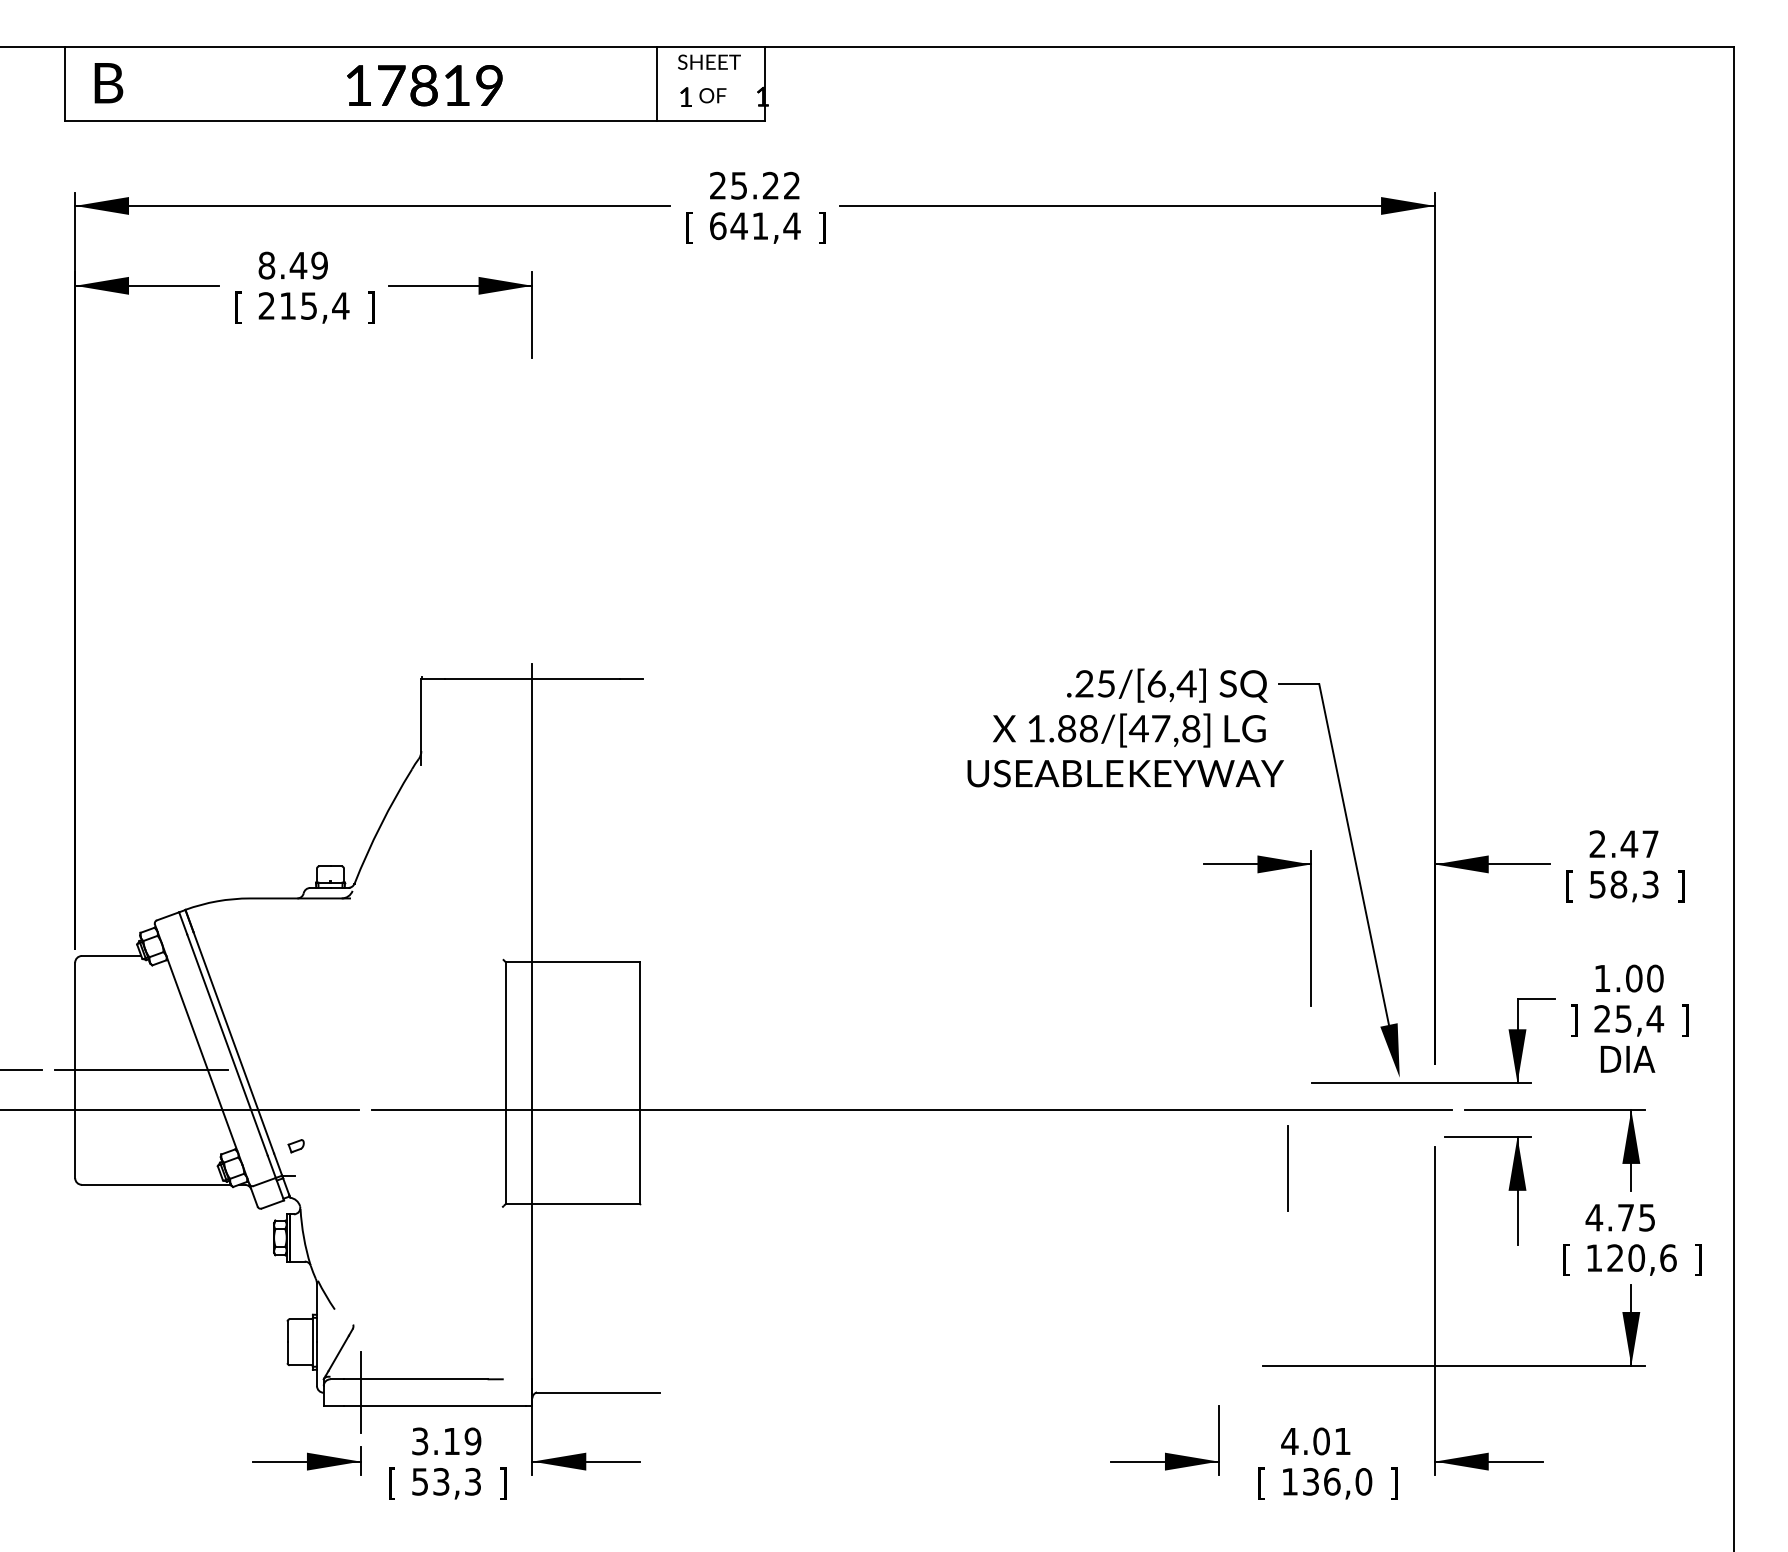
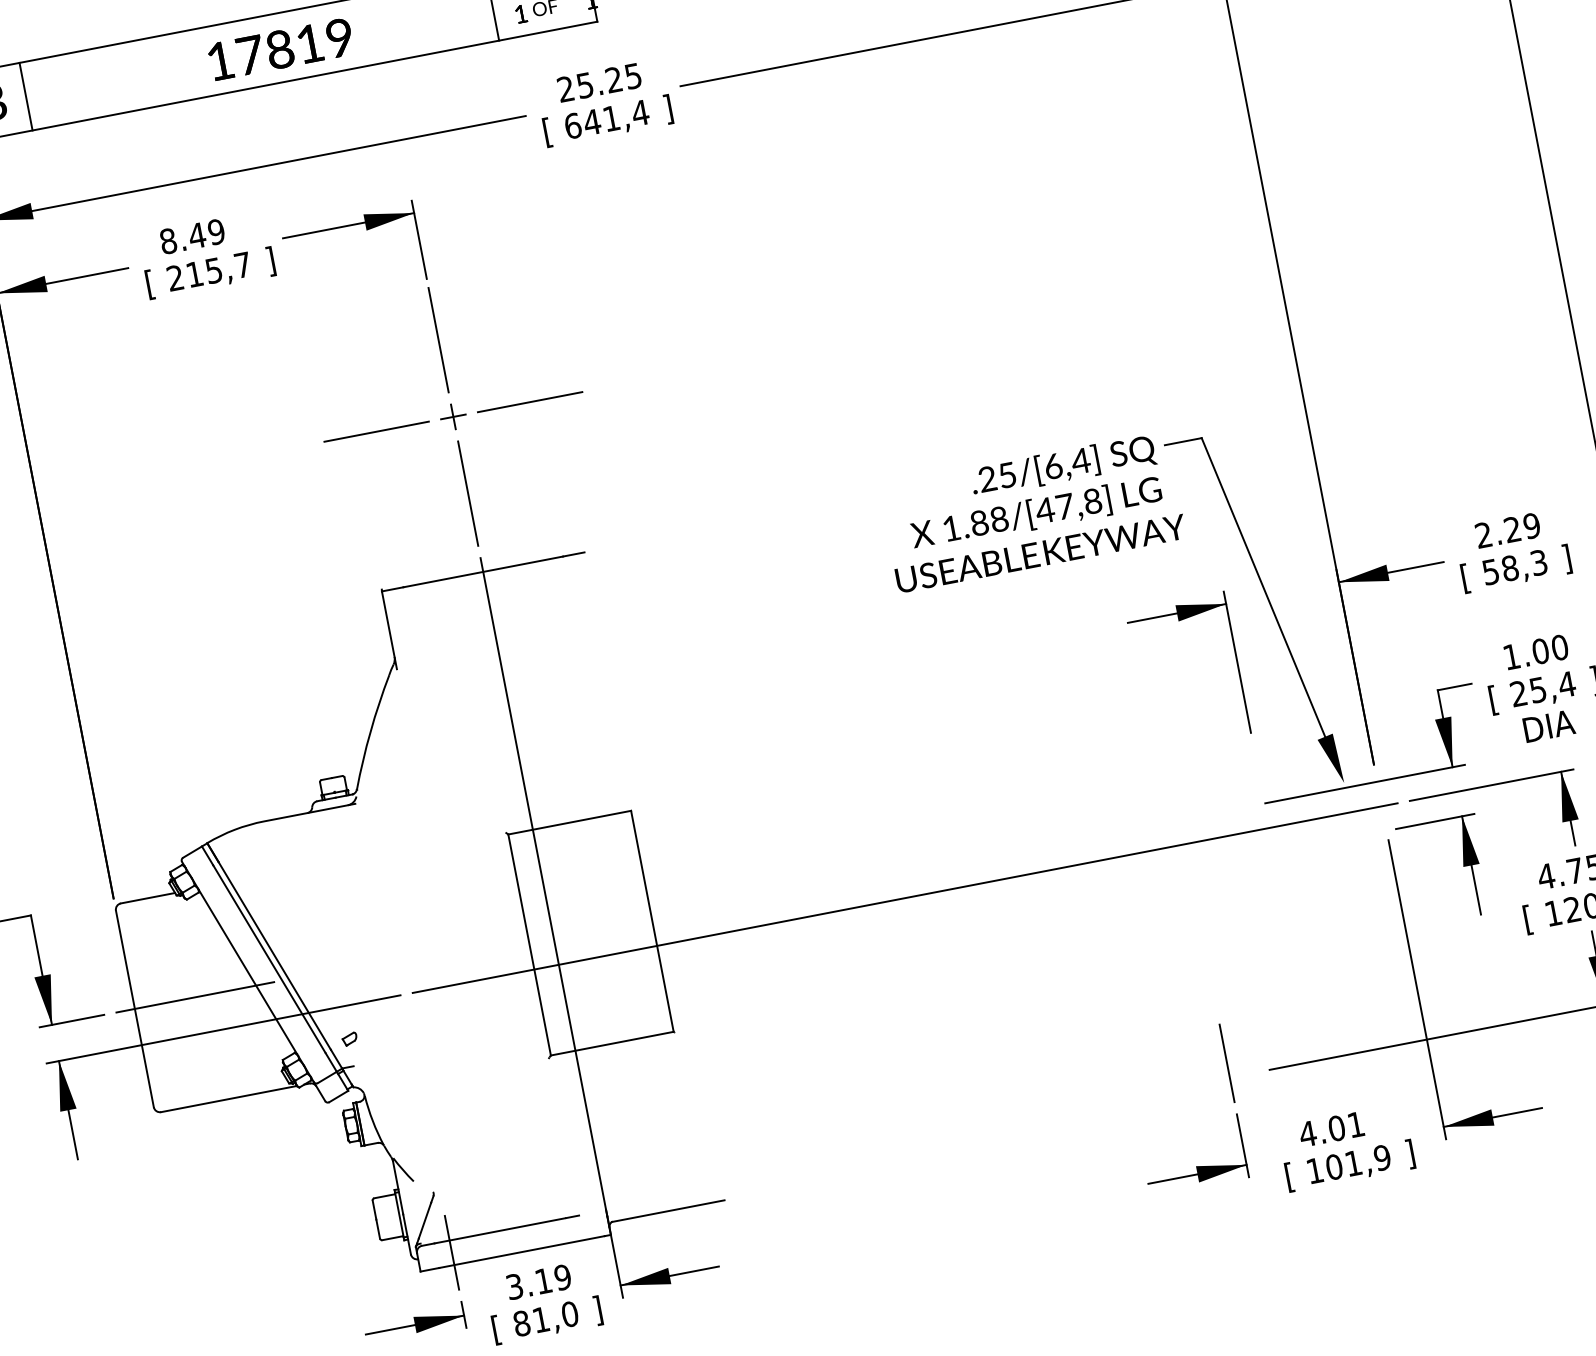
line: (145, 83) -> (25, 96), added
text: (791, 185) -> (632, 76), 25.22 -> 25.25
text: (340, 305) -> (242, 264), 215,4 -> 215,7
part: (532, 509) -> (453, 417), added
text: (1639, 844) -> (1521, 528), 2.47 -> 2.29
text: (1574, 1020) -> (1493, 700), ] -> [
line: (1287, 1168) -> (1226, 1063), moved
text: (446, 1481) -> (545, 1318), 53,3 -> 81,0
text: (1337, 1481) -> (1358, 1162), 136,0 -> 101,9

